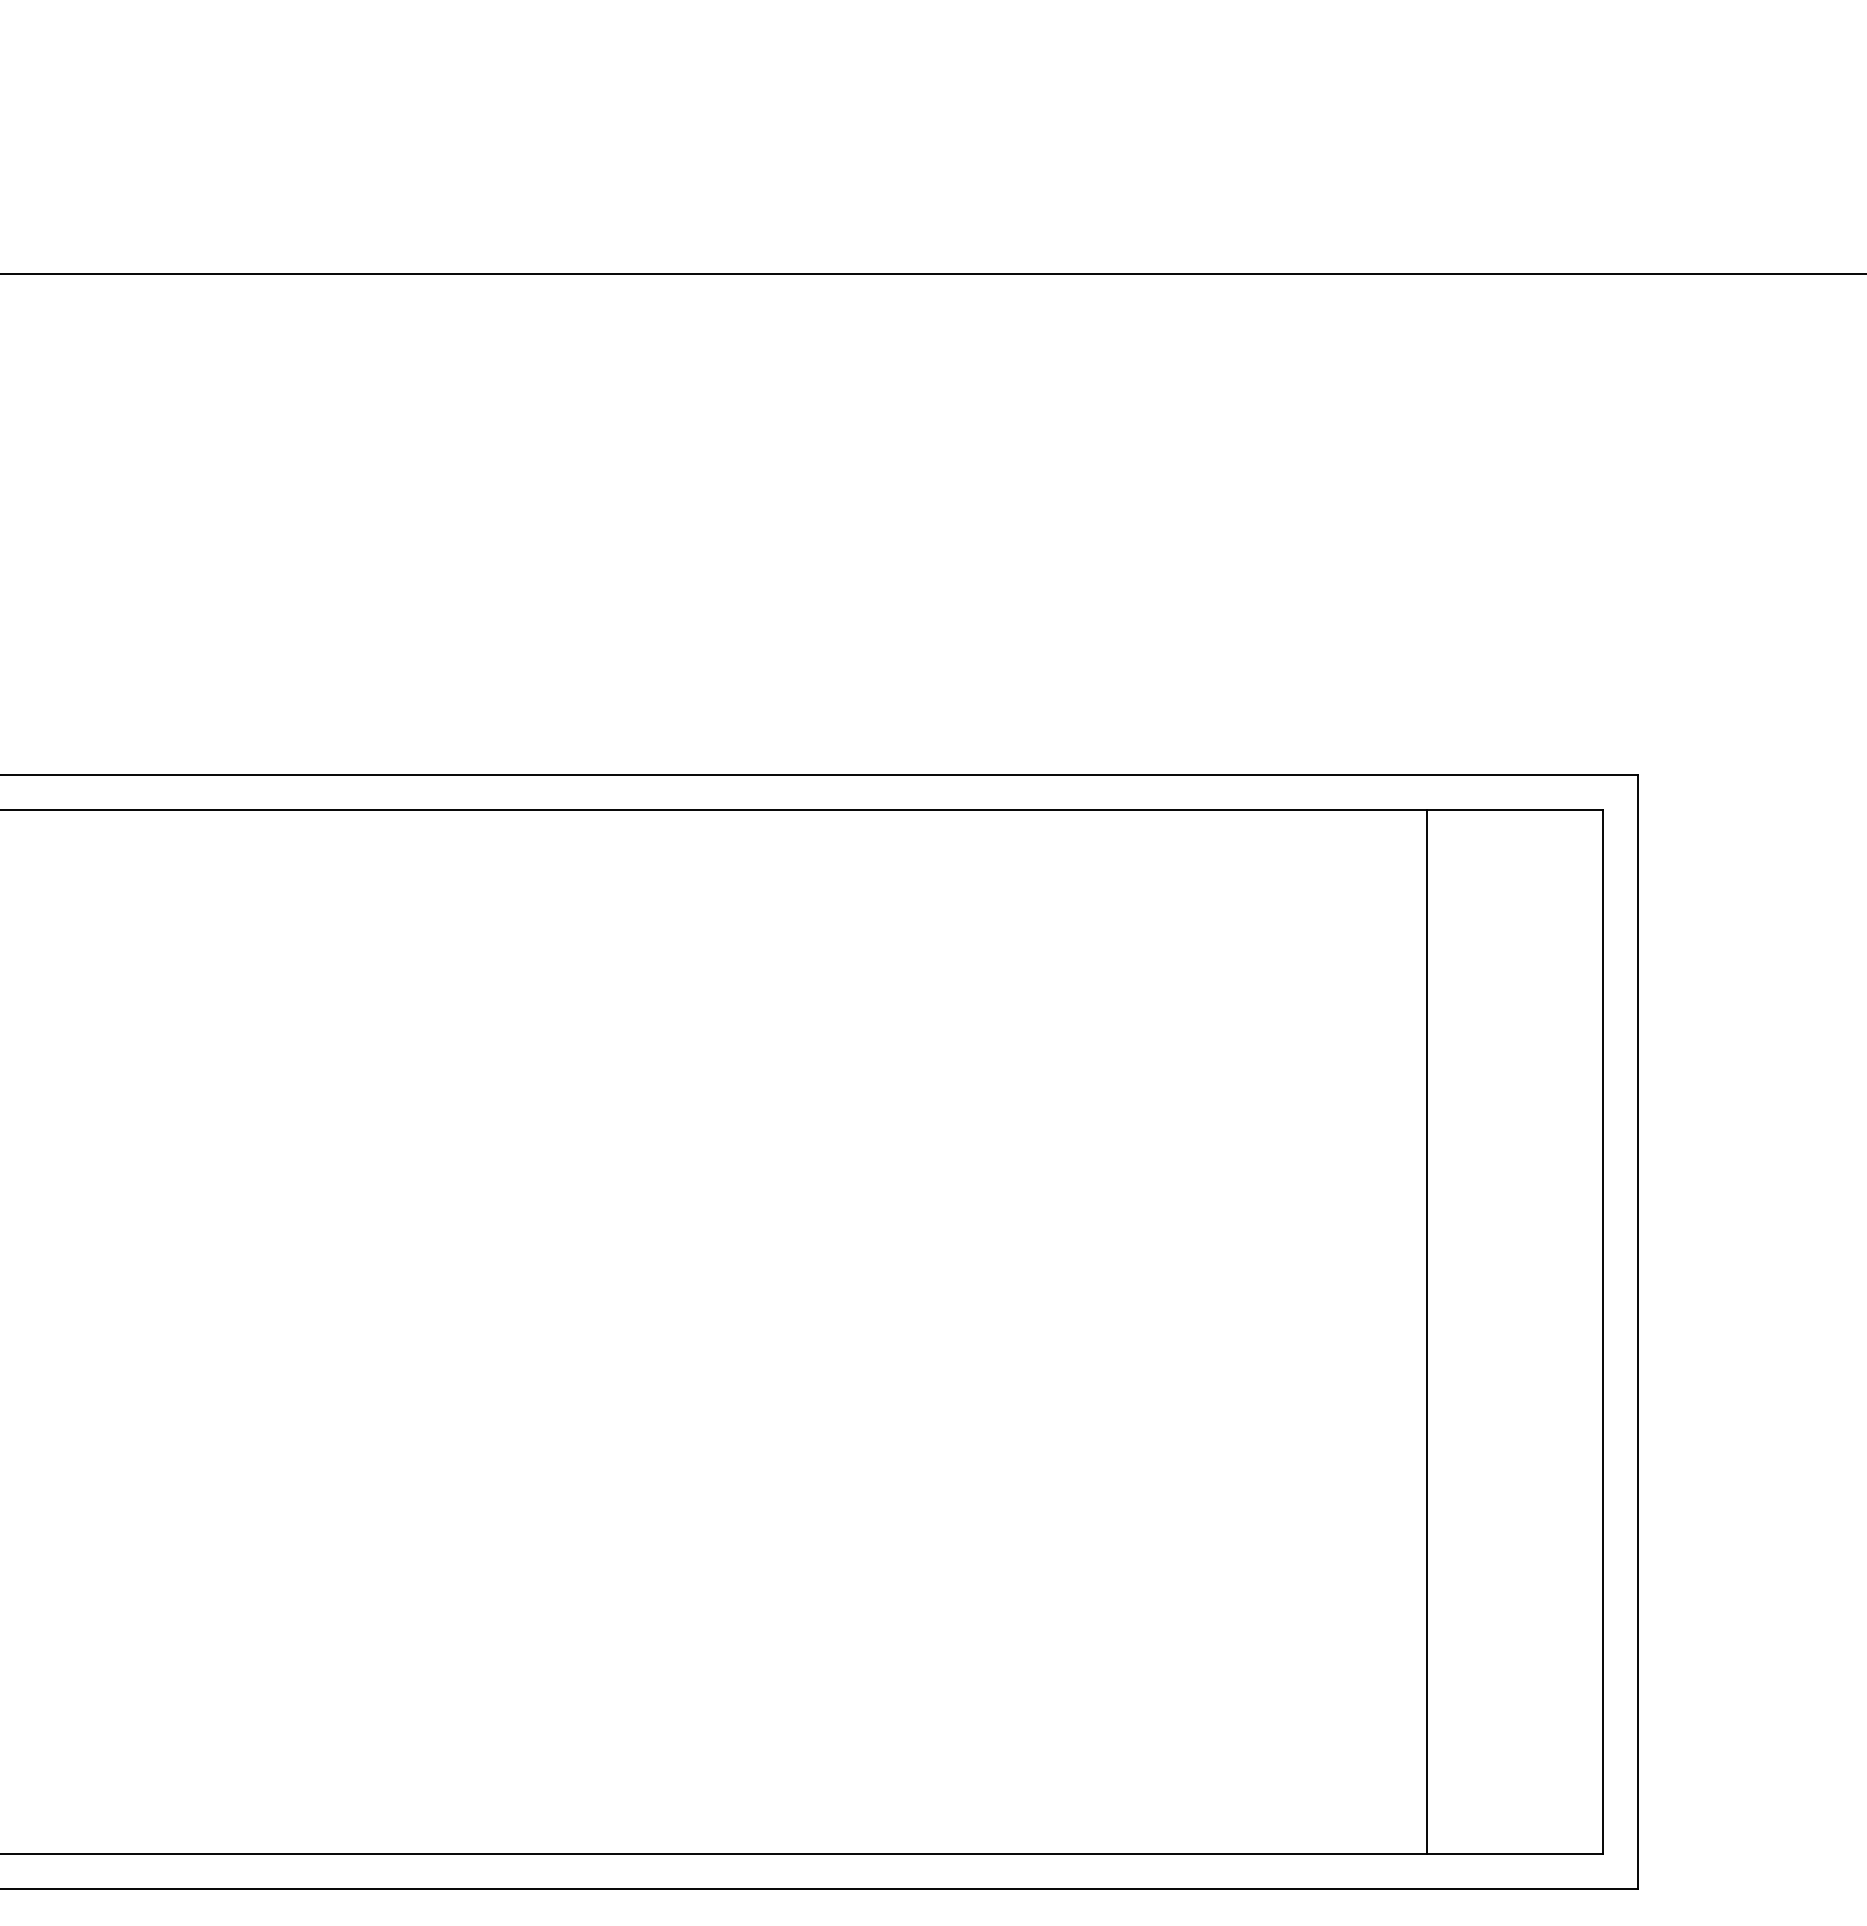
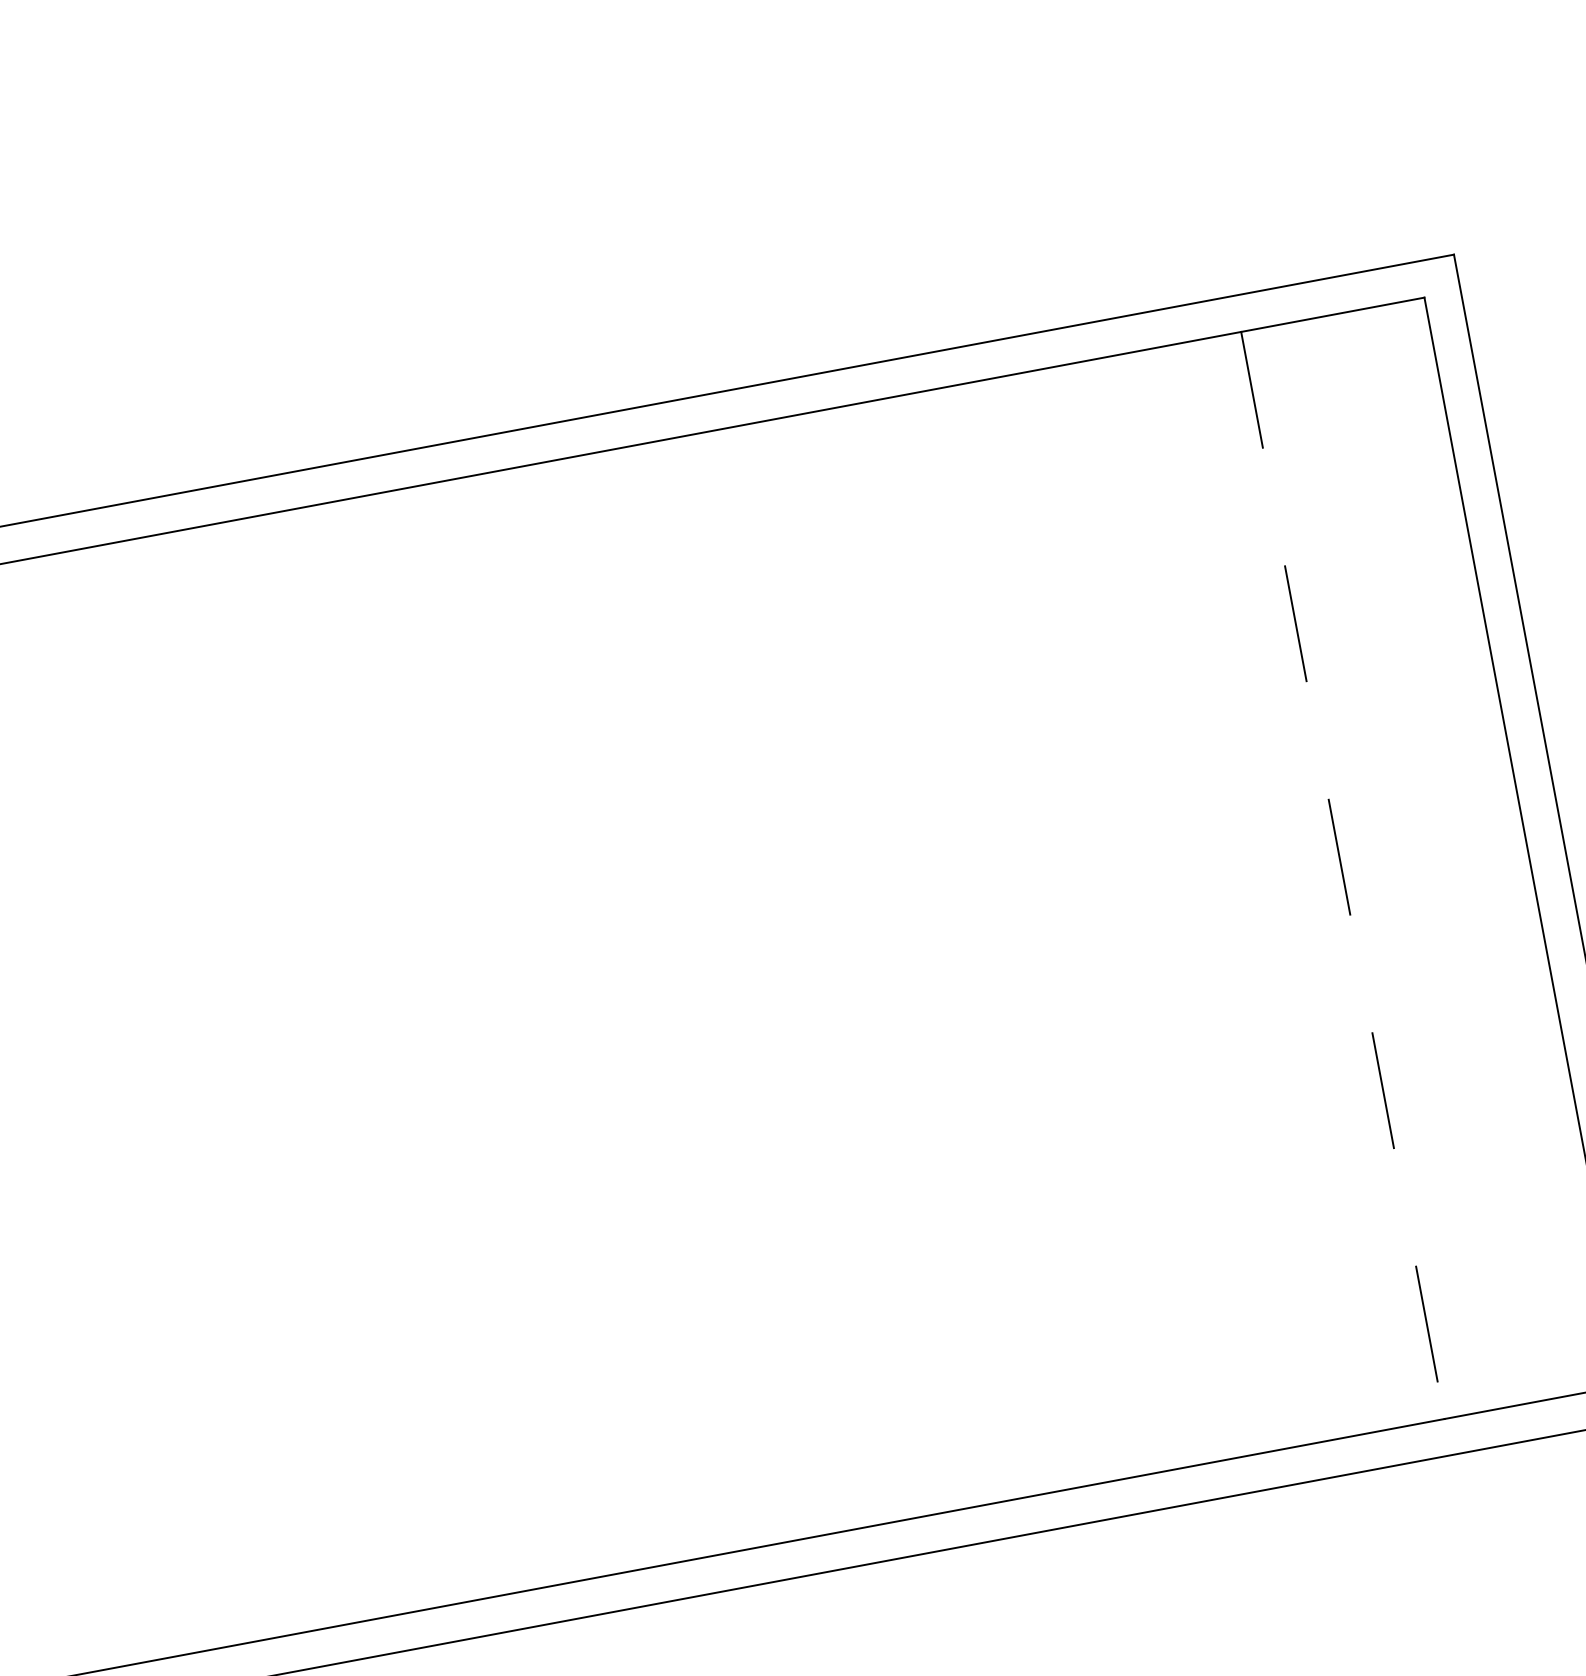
line: (1427, 1332) -> (1343, 875), solid -> dashed

